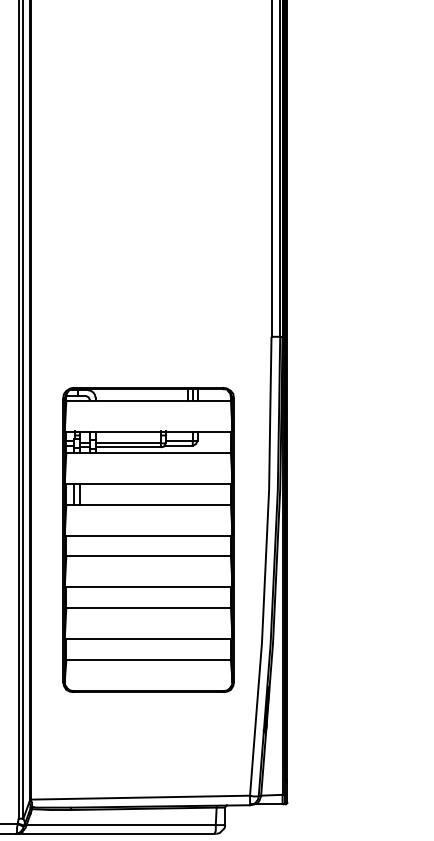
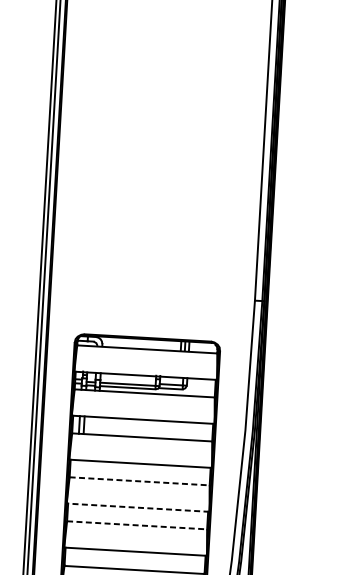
line: (149, 556) -> (140, 481), solid -> dashed
line: (148, 587) -> (138, 507), solid -> dashed
line: (149, 607) -> (137, 524), solid -> dashed

